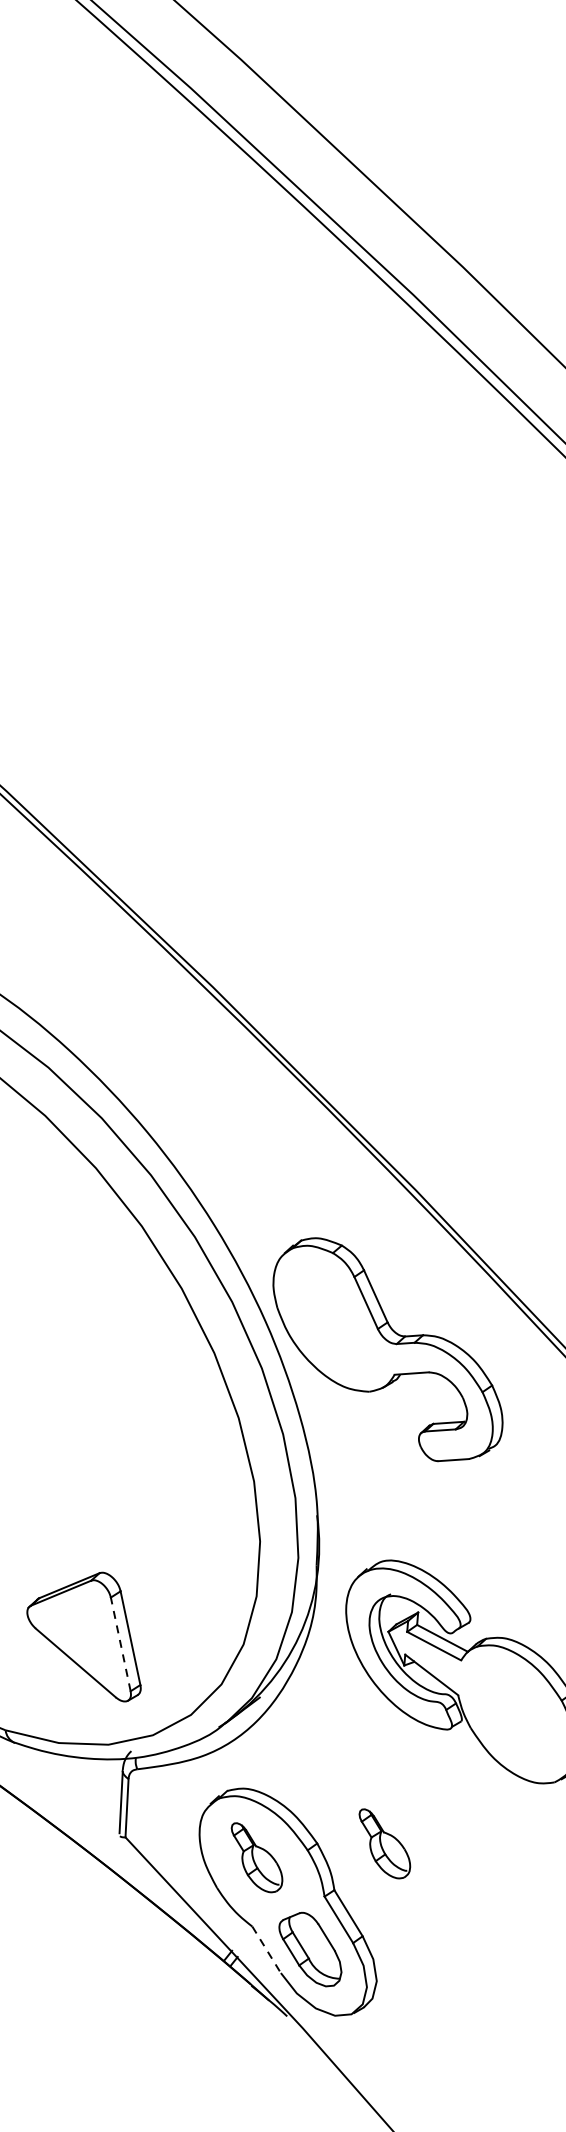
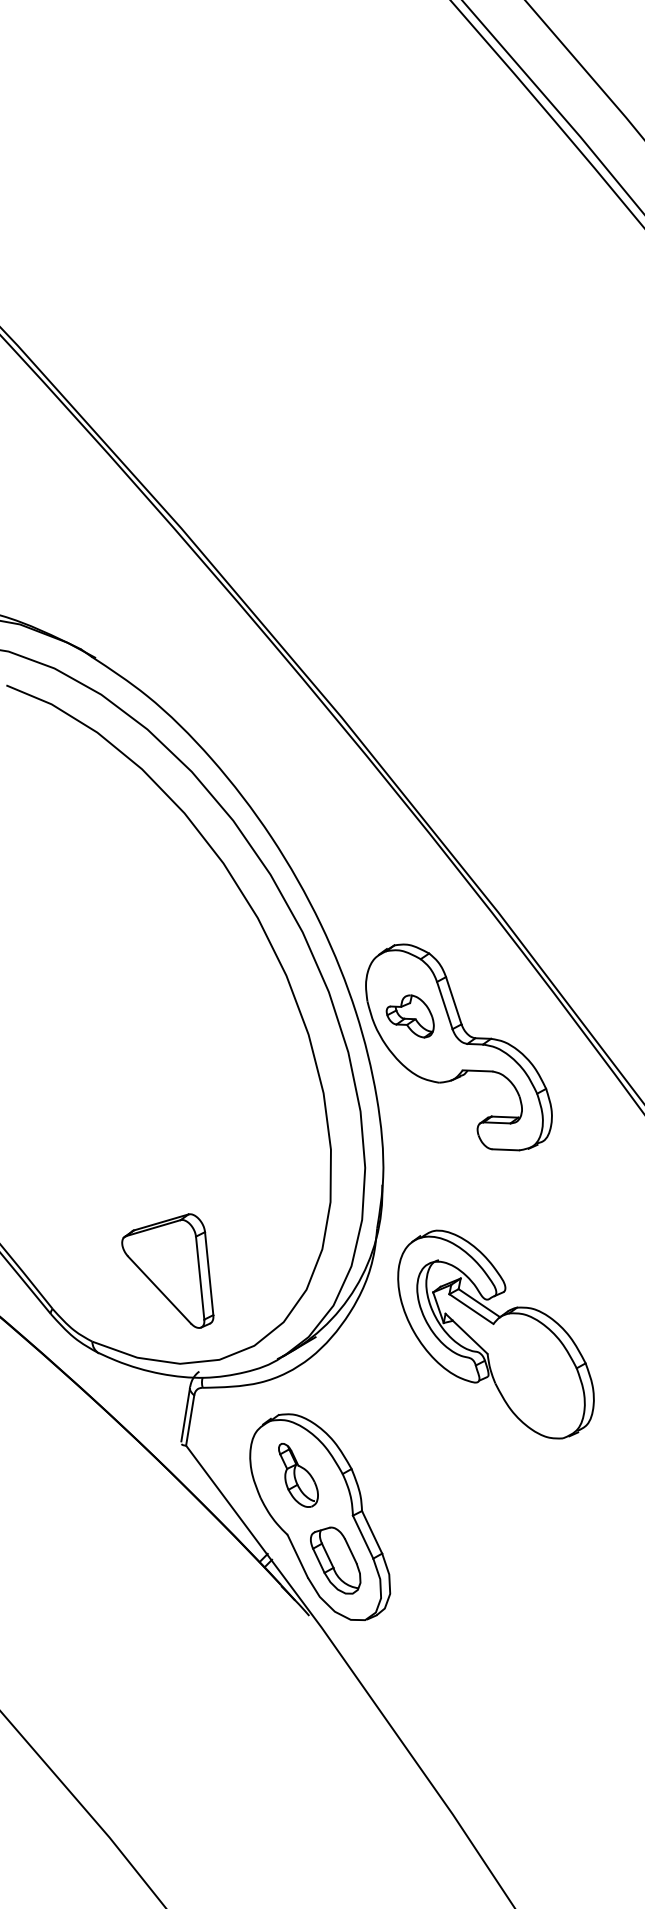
part: (327, 1319) -> (409, 1016), added
line: (121, 1644) -> (200, 1278), dashed -> solid
part: (385, 1843) -> (410, 1475), removed
line: (266, 1950) -> (297, 1556), dashed -> solid

